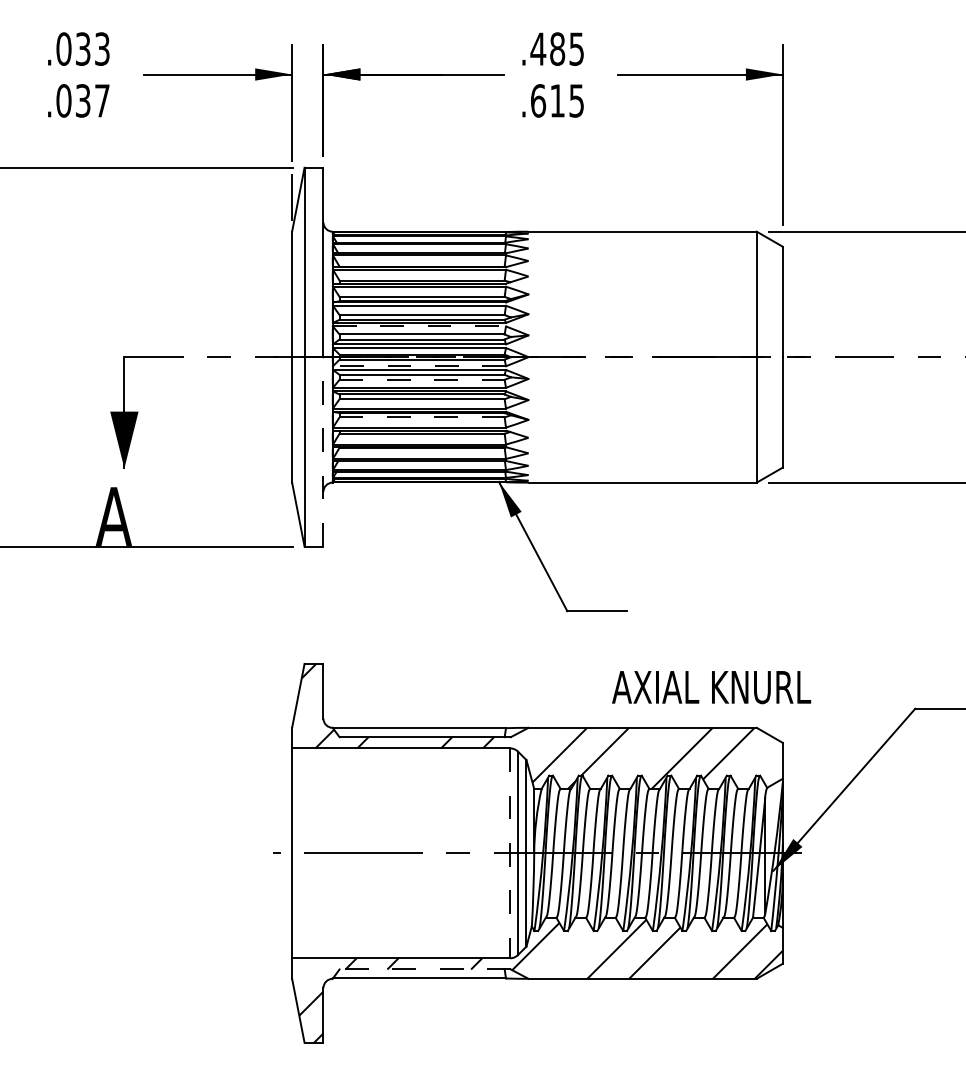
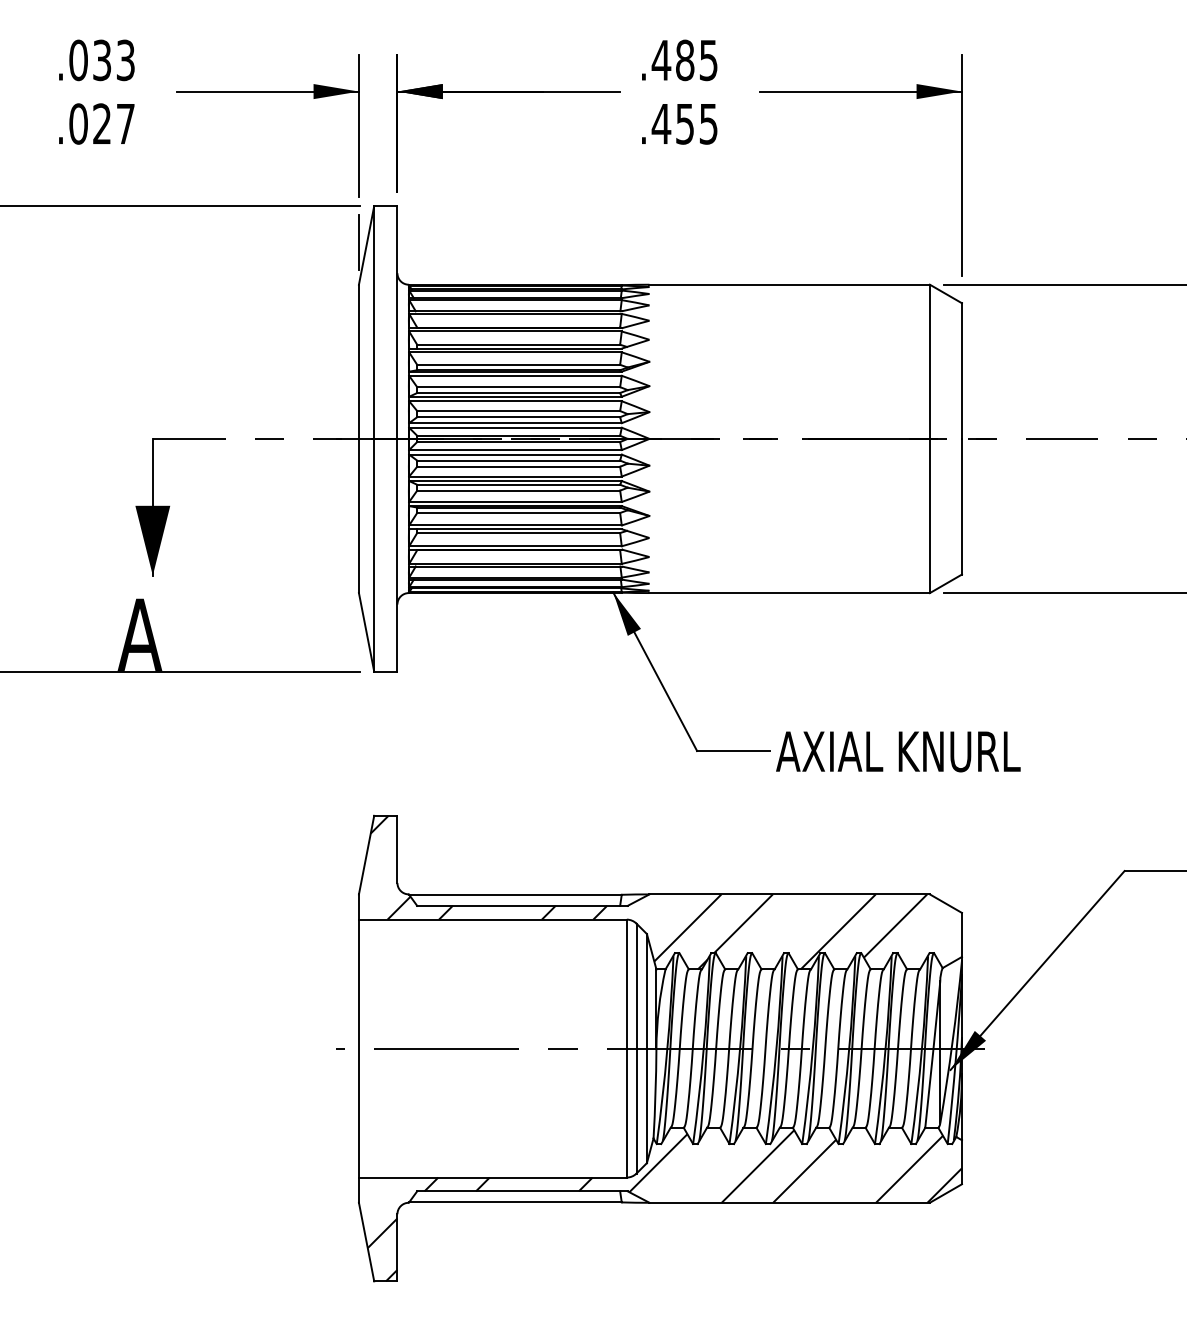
text: (83, 100) -> (102, 123), .037 -> .027
text: (547, 100) -> (672, 123), .615 -> .455
line: (419, 326) -> (515, 401), dashed -> solid
line: (418, 366) -> (514, 450), dashed -> solid
line: (422, 379) -> (519, 466), dashed -> solid
line: (422, 417) -> (519, 513), dashed -> solid
line: (323, 451) -> (397, 554), dashed -> solid
text: (711, 687) -> (898, 751), moved
line: (509, 853) -> (626, 1048), dashed -> solid
line: (424, 969) -> (521, 1191), dashed -> solid

